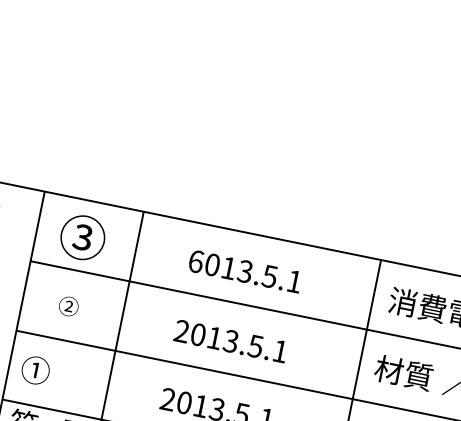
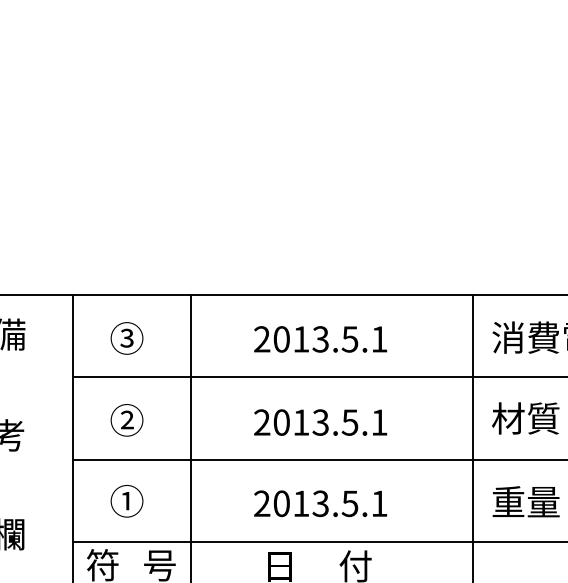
part: (82, 237) -> (126, 338), size x0.62
text: (196, 261) -> (262, 339), 6013.5.1 -> 2013.5.1
part: (68, 306) -> (126, 420), size x1.43
part: (35, 370) -> (126, 501), moved

